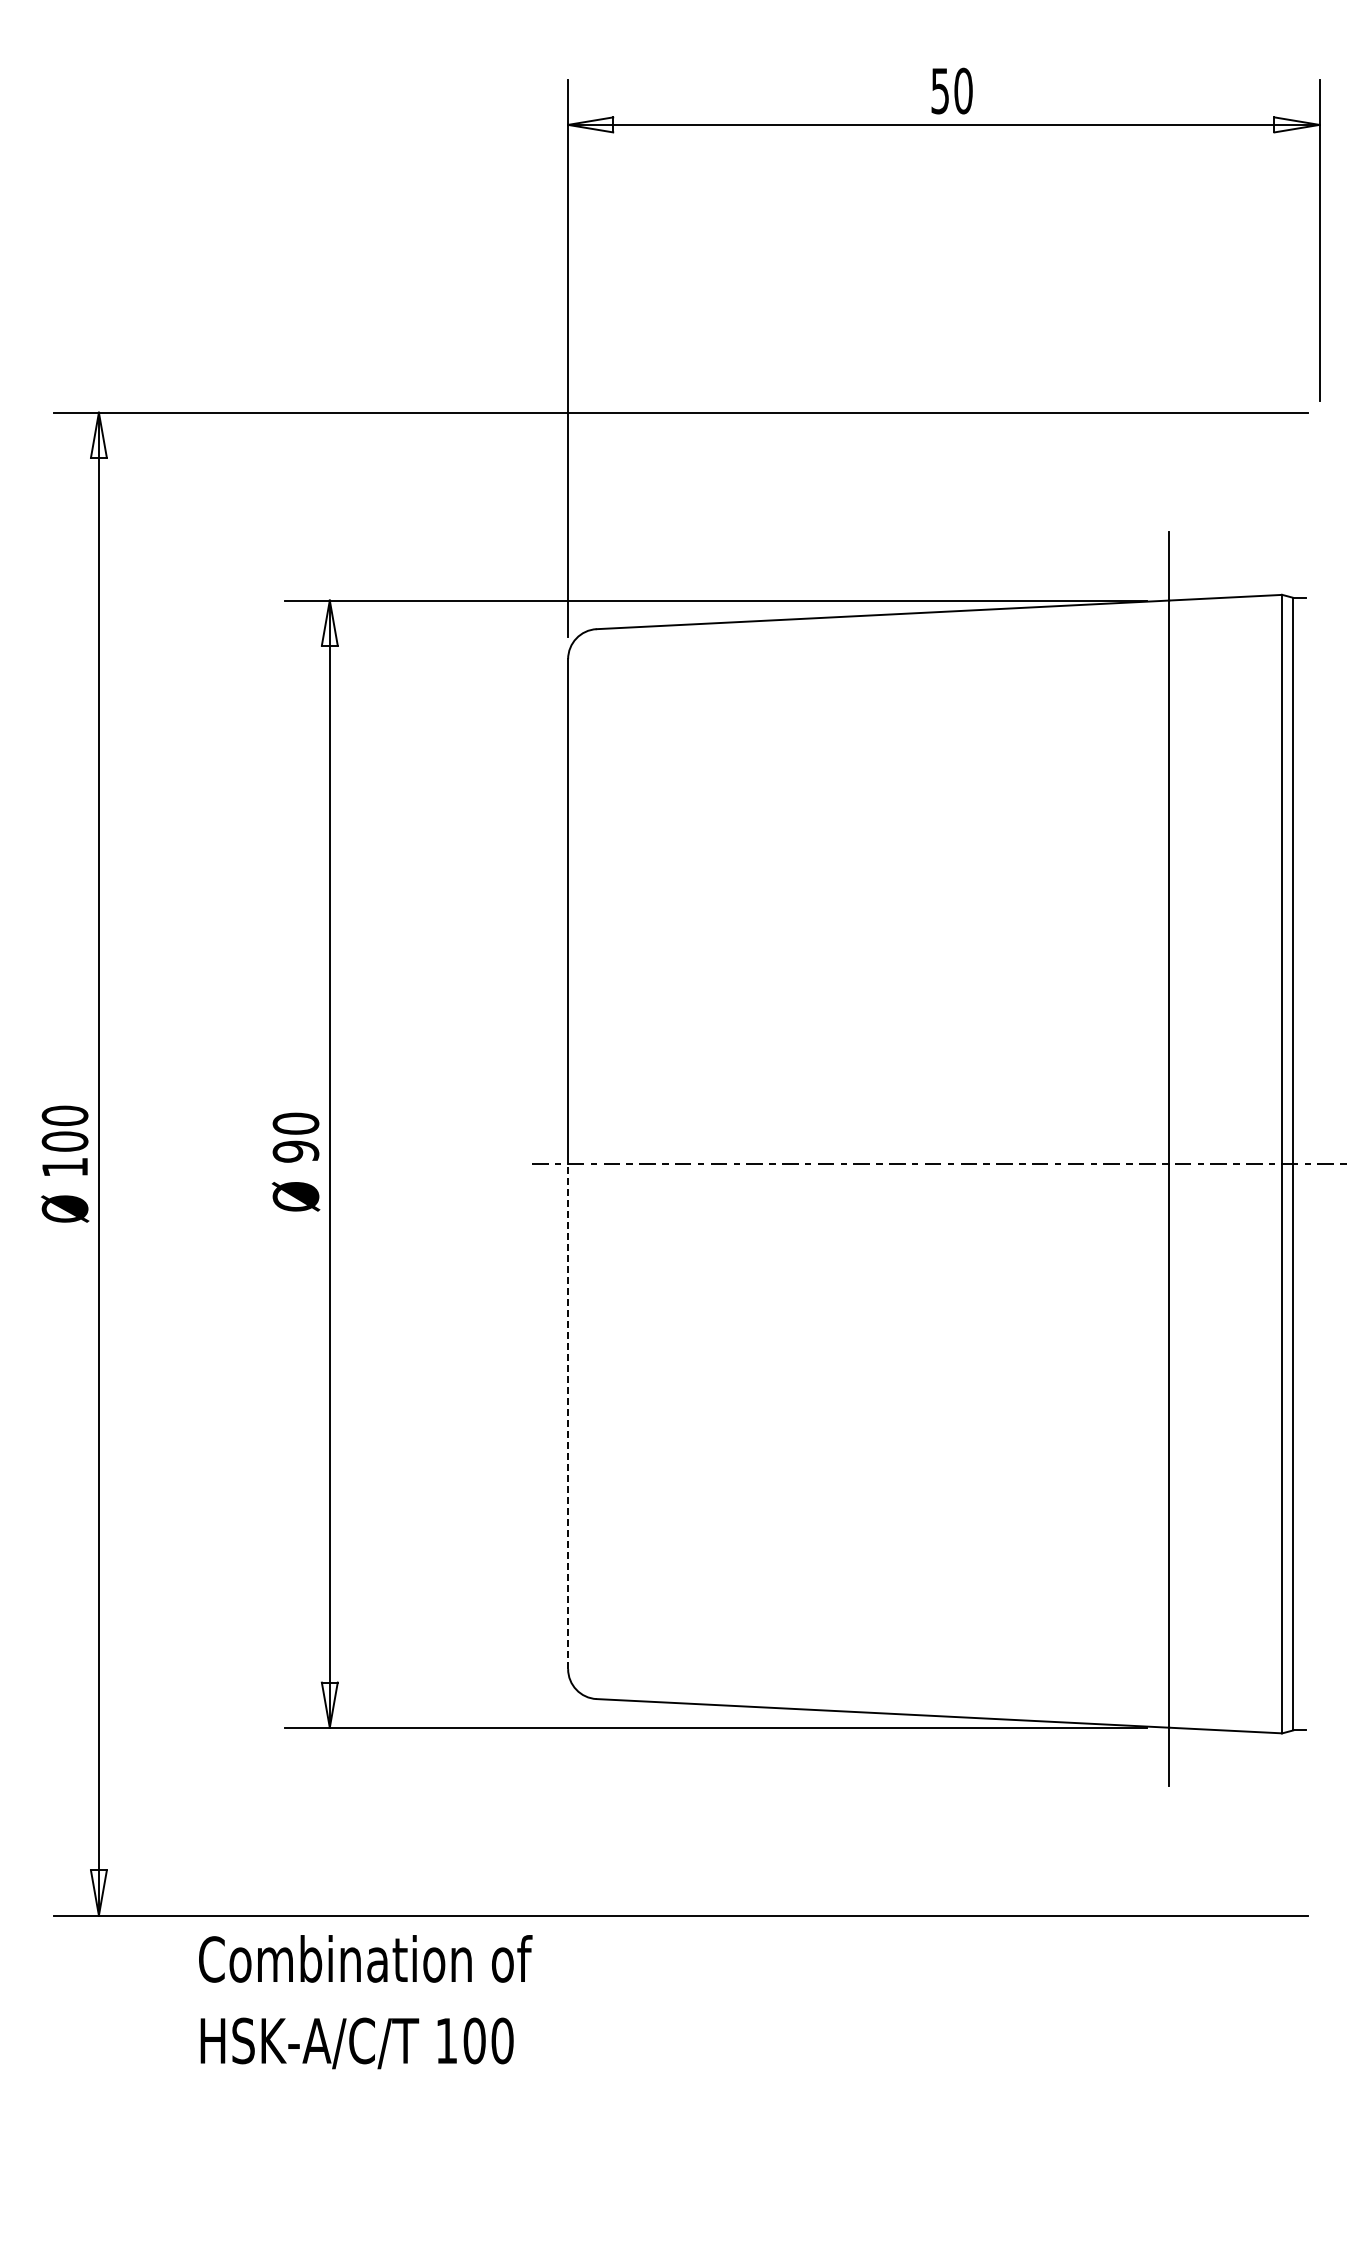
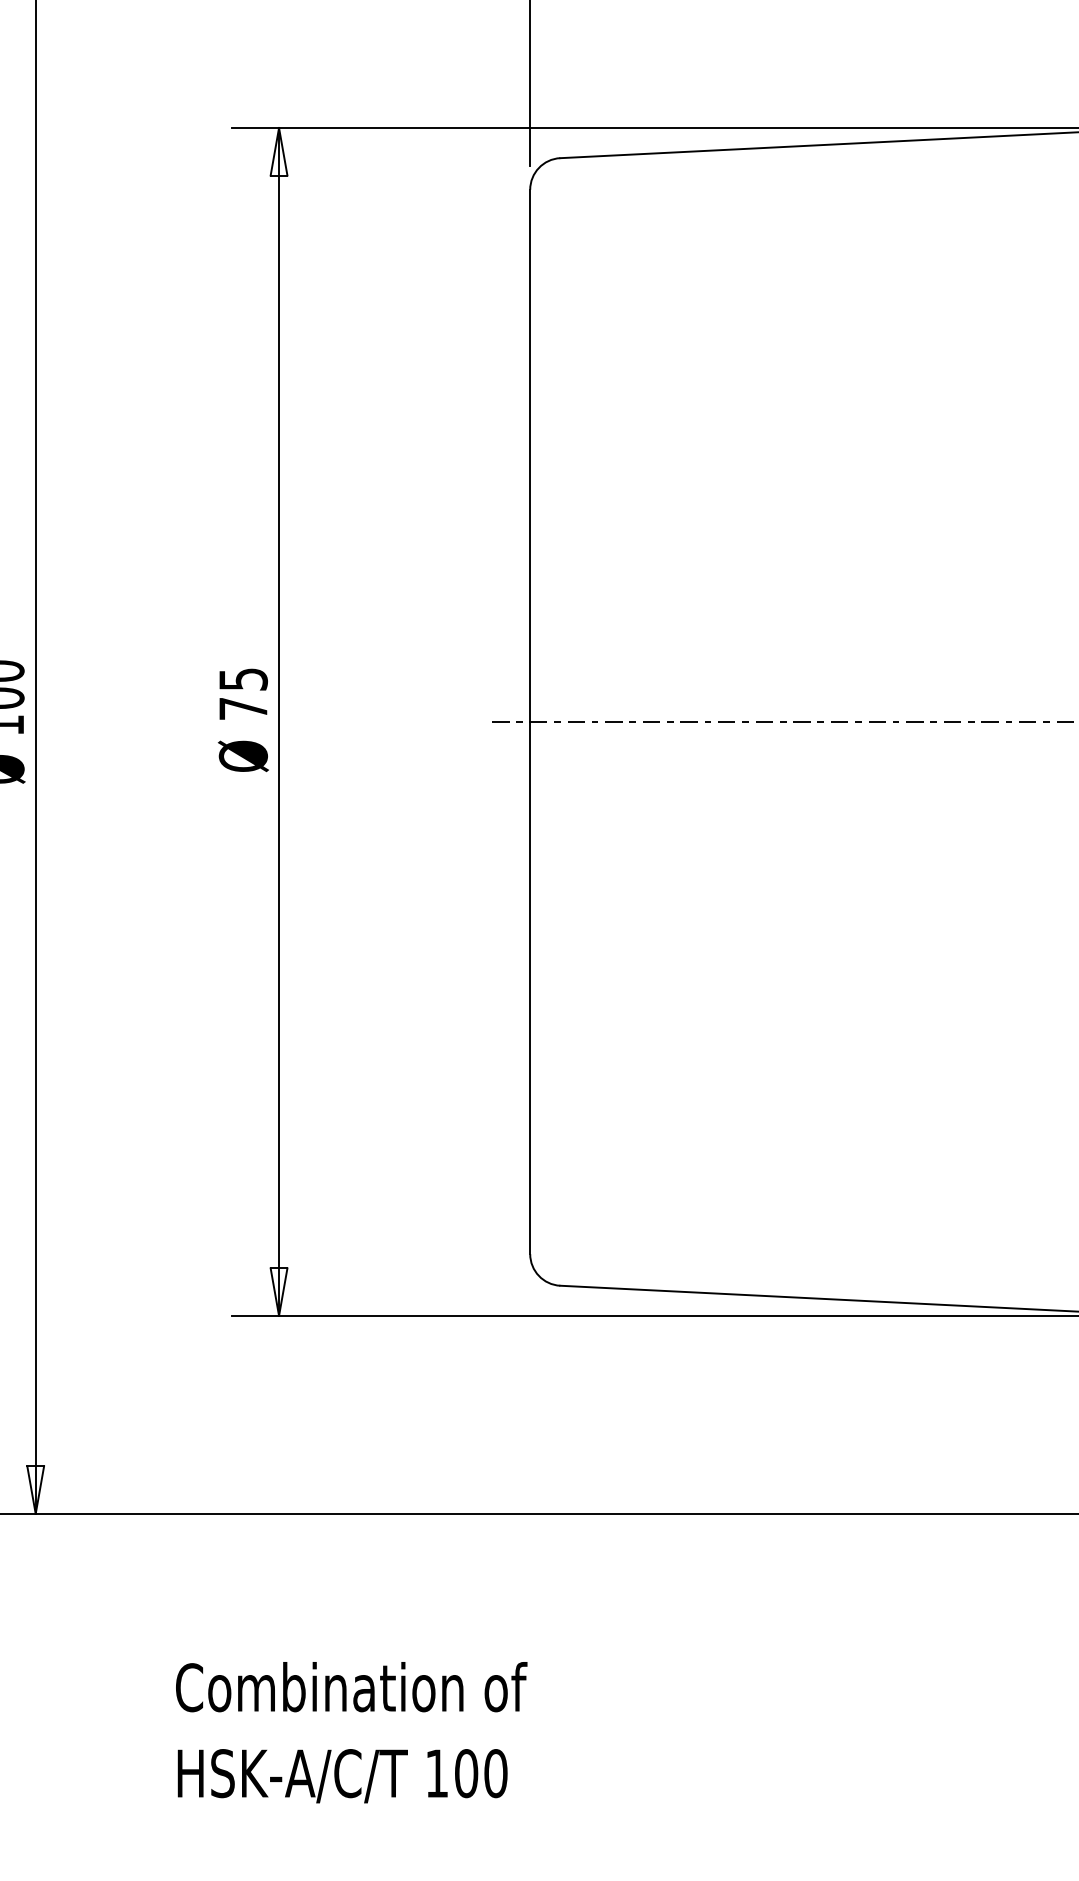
text: (295, 1137) -> (242, 693), 90 -> 75
line: (568, 1416) -> (530, 987), dashed -> solid
text: (365, 2002) -> (351, 1733), moved

